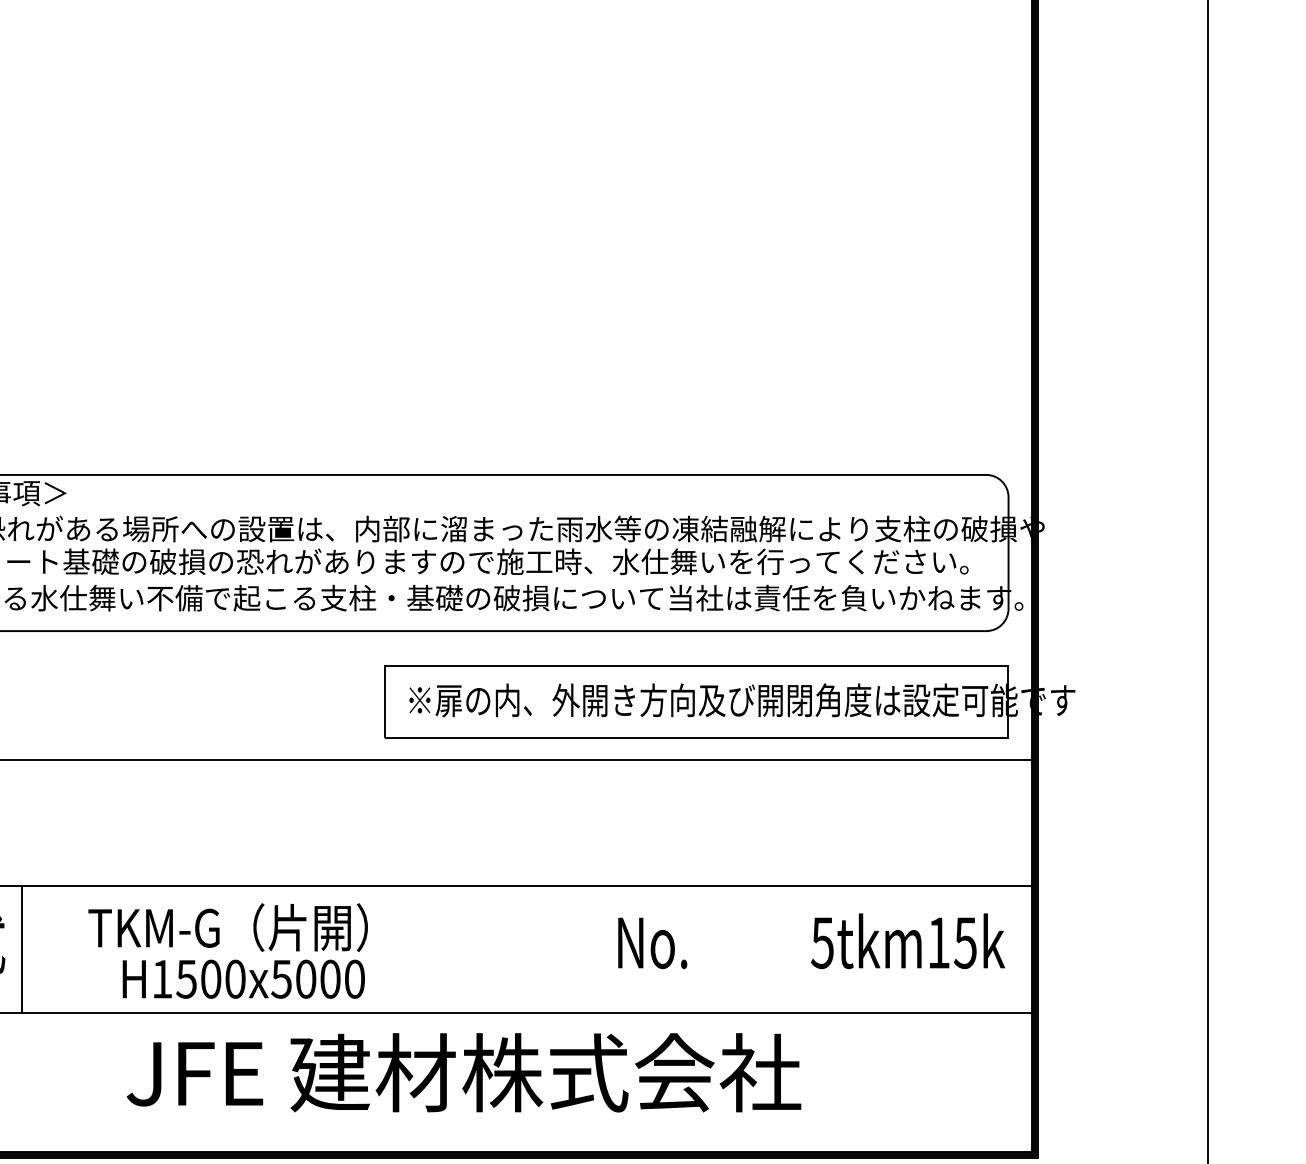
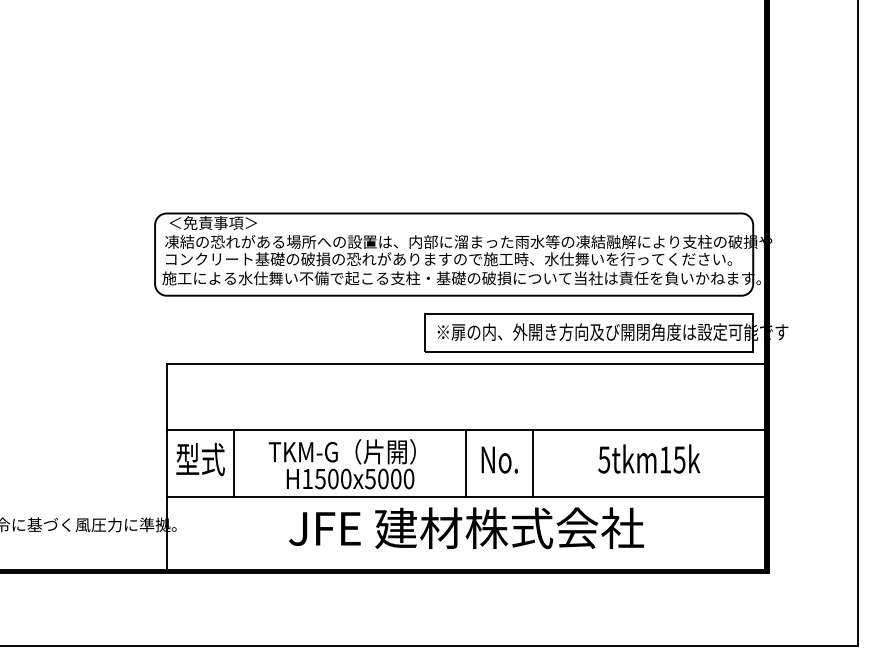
text: (908, 940) -> (649, 458), moved
text: (652, 942) -> (499, 459), moved
line: (464, 949) -> (466, 463), added
line: (589, 949) -> (532, 463), added

